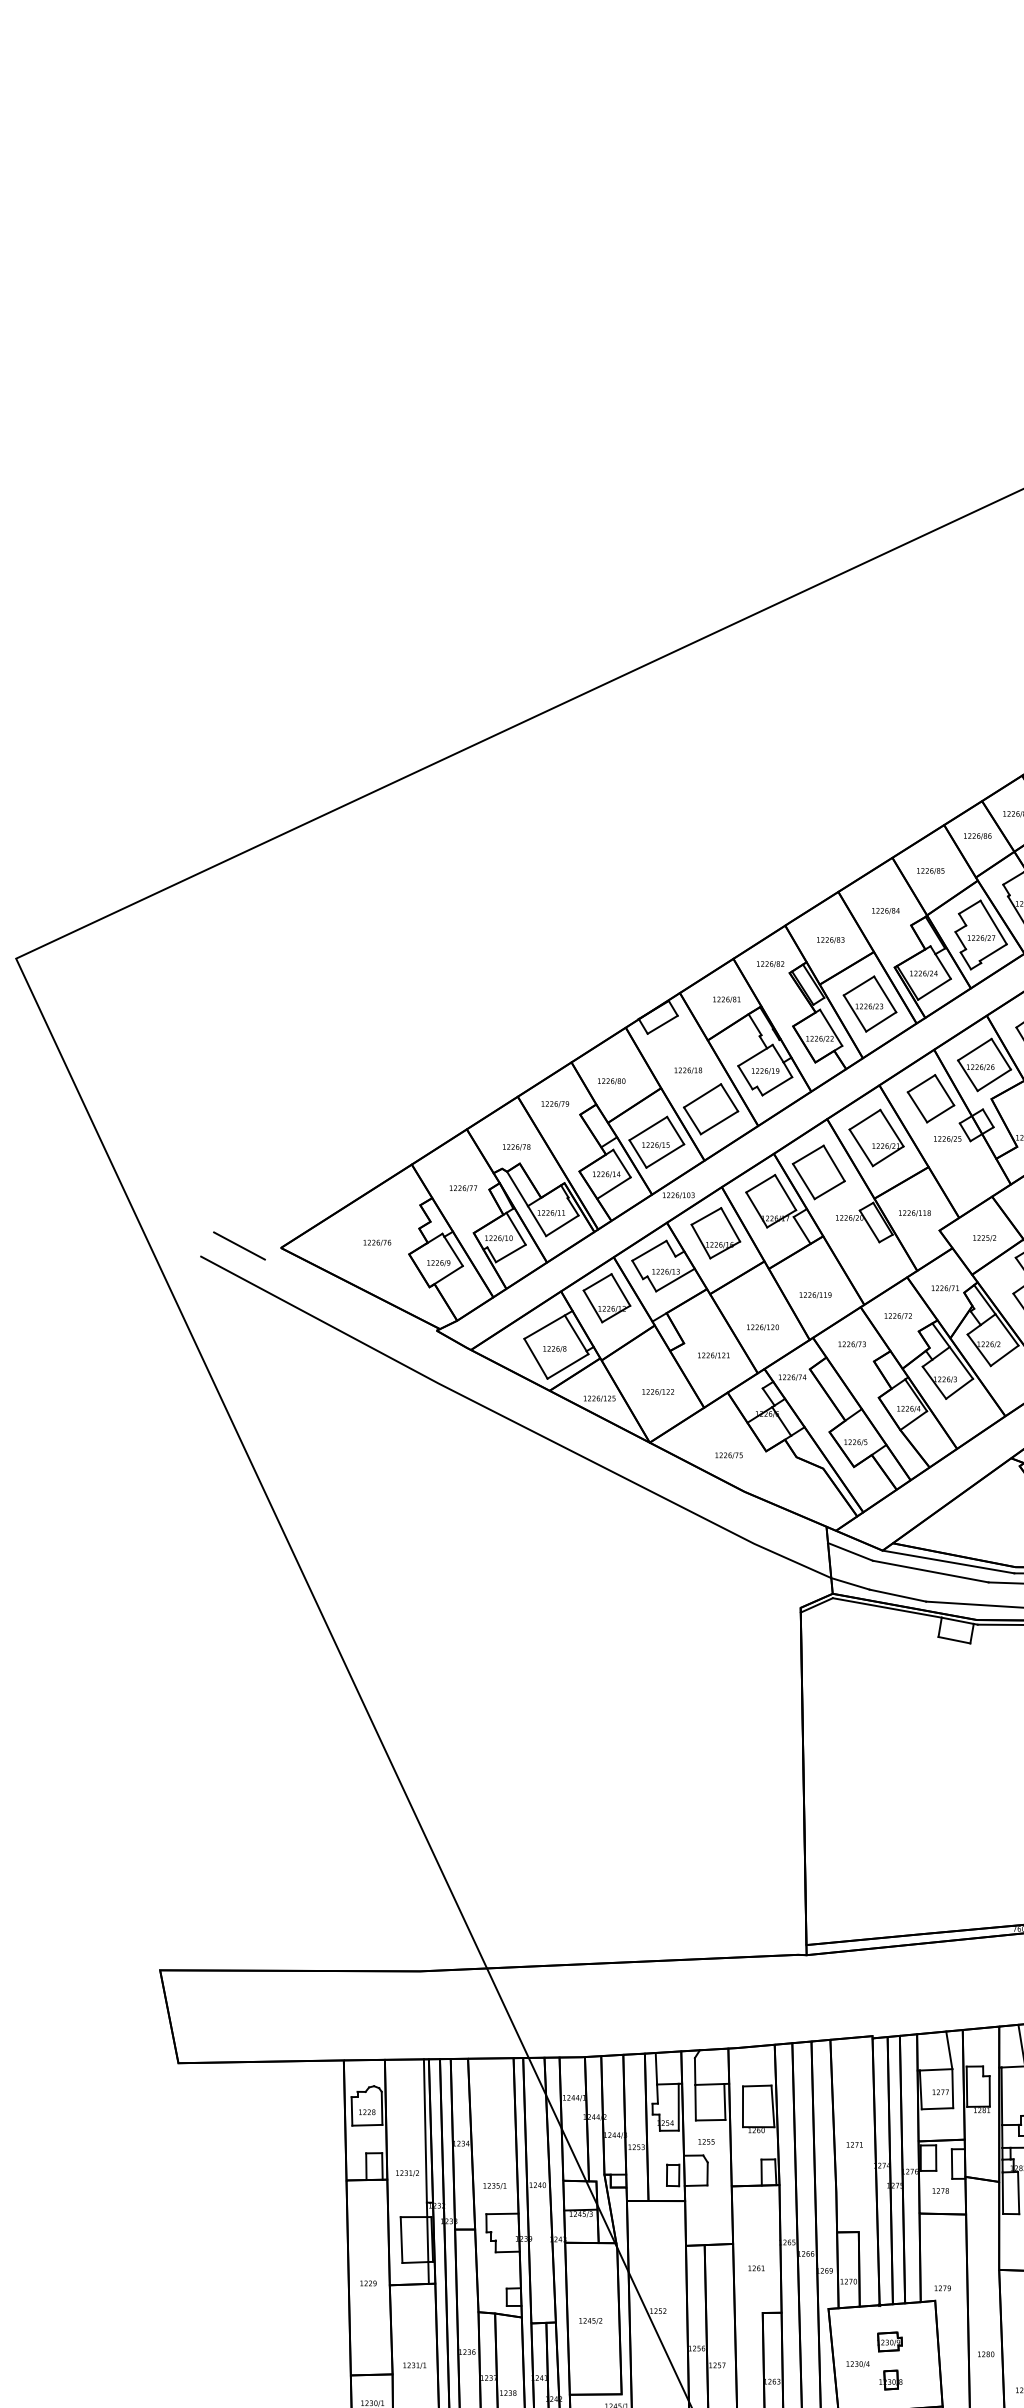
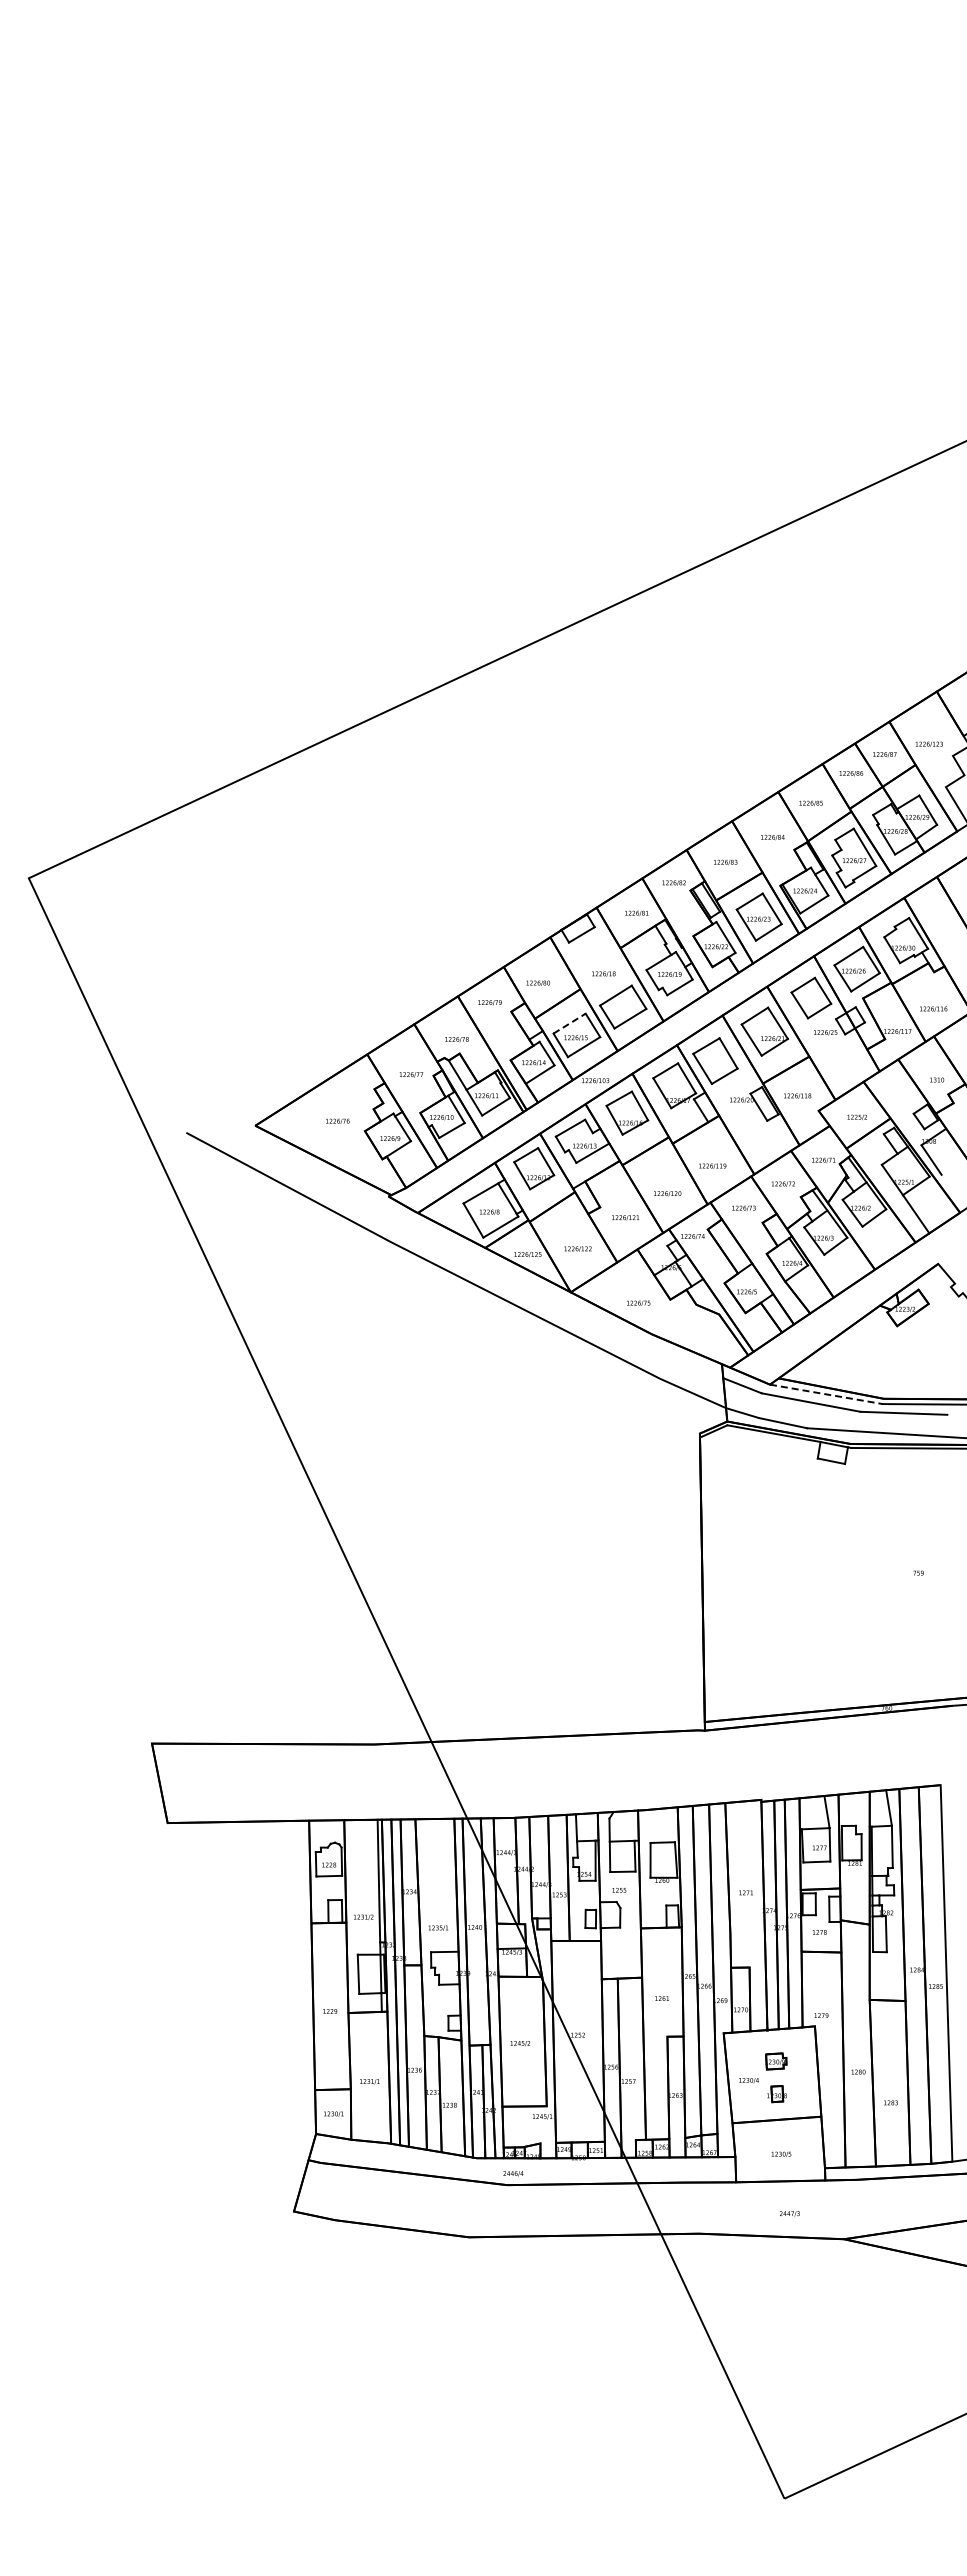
line: (648, 1128) -> (569, 1023), solid -> dashed
line: (239, 1245) -> (219, 1123), removed
line: (948, 1562) -> (826, 1394), solid -> dashed

